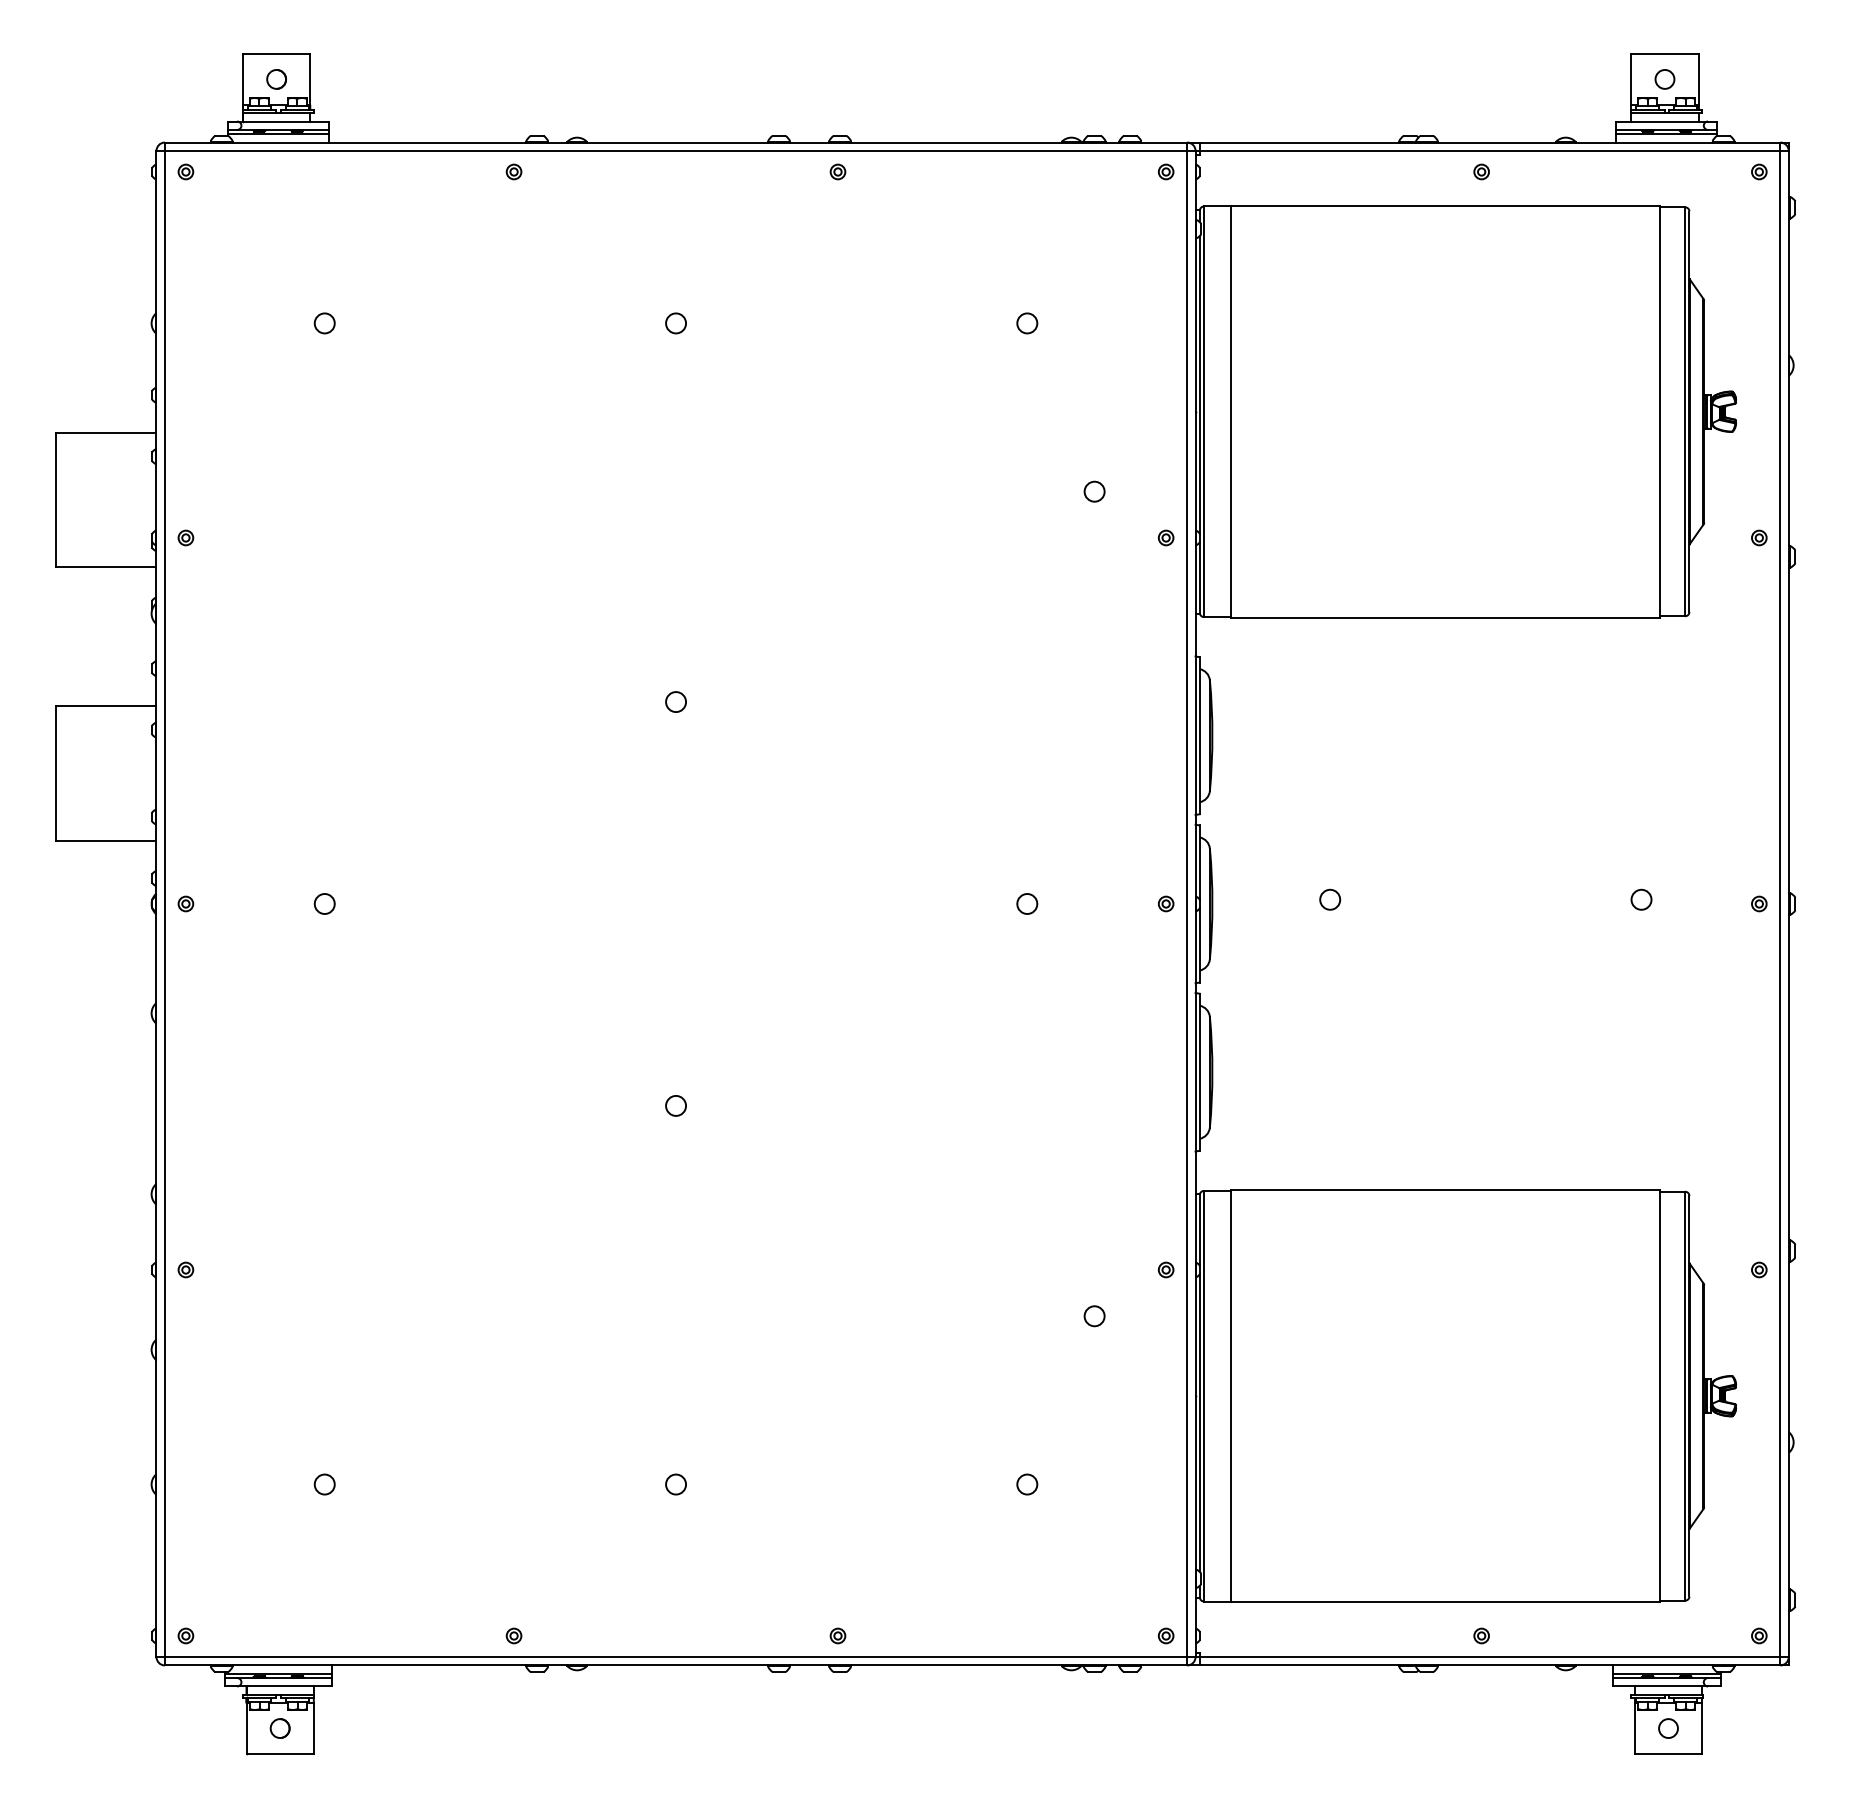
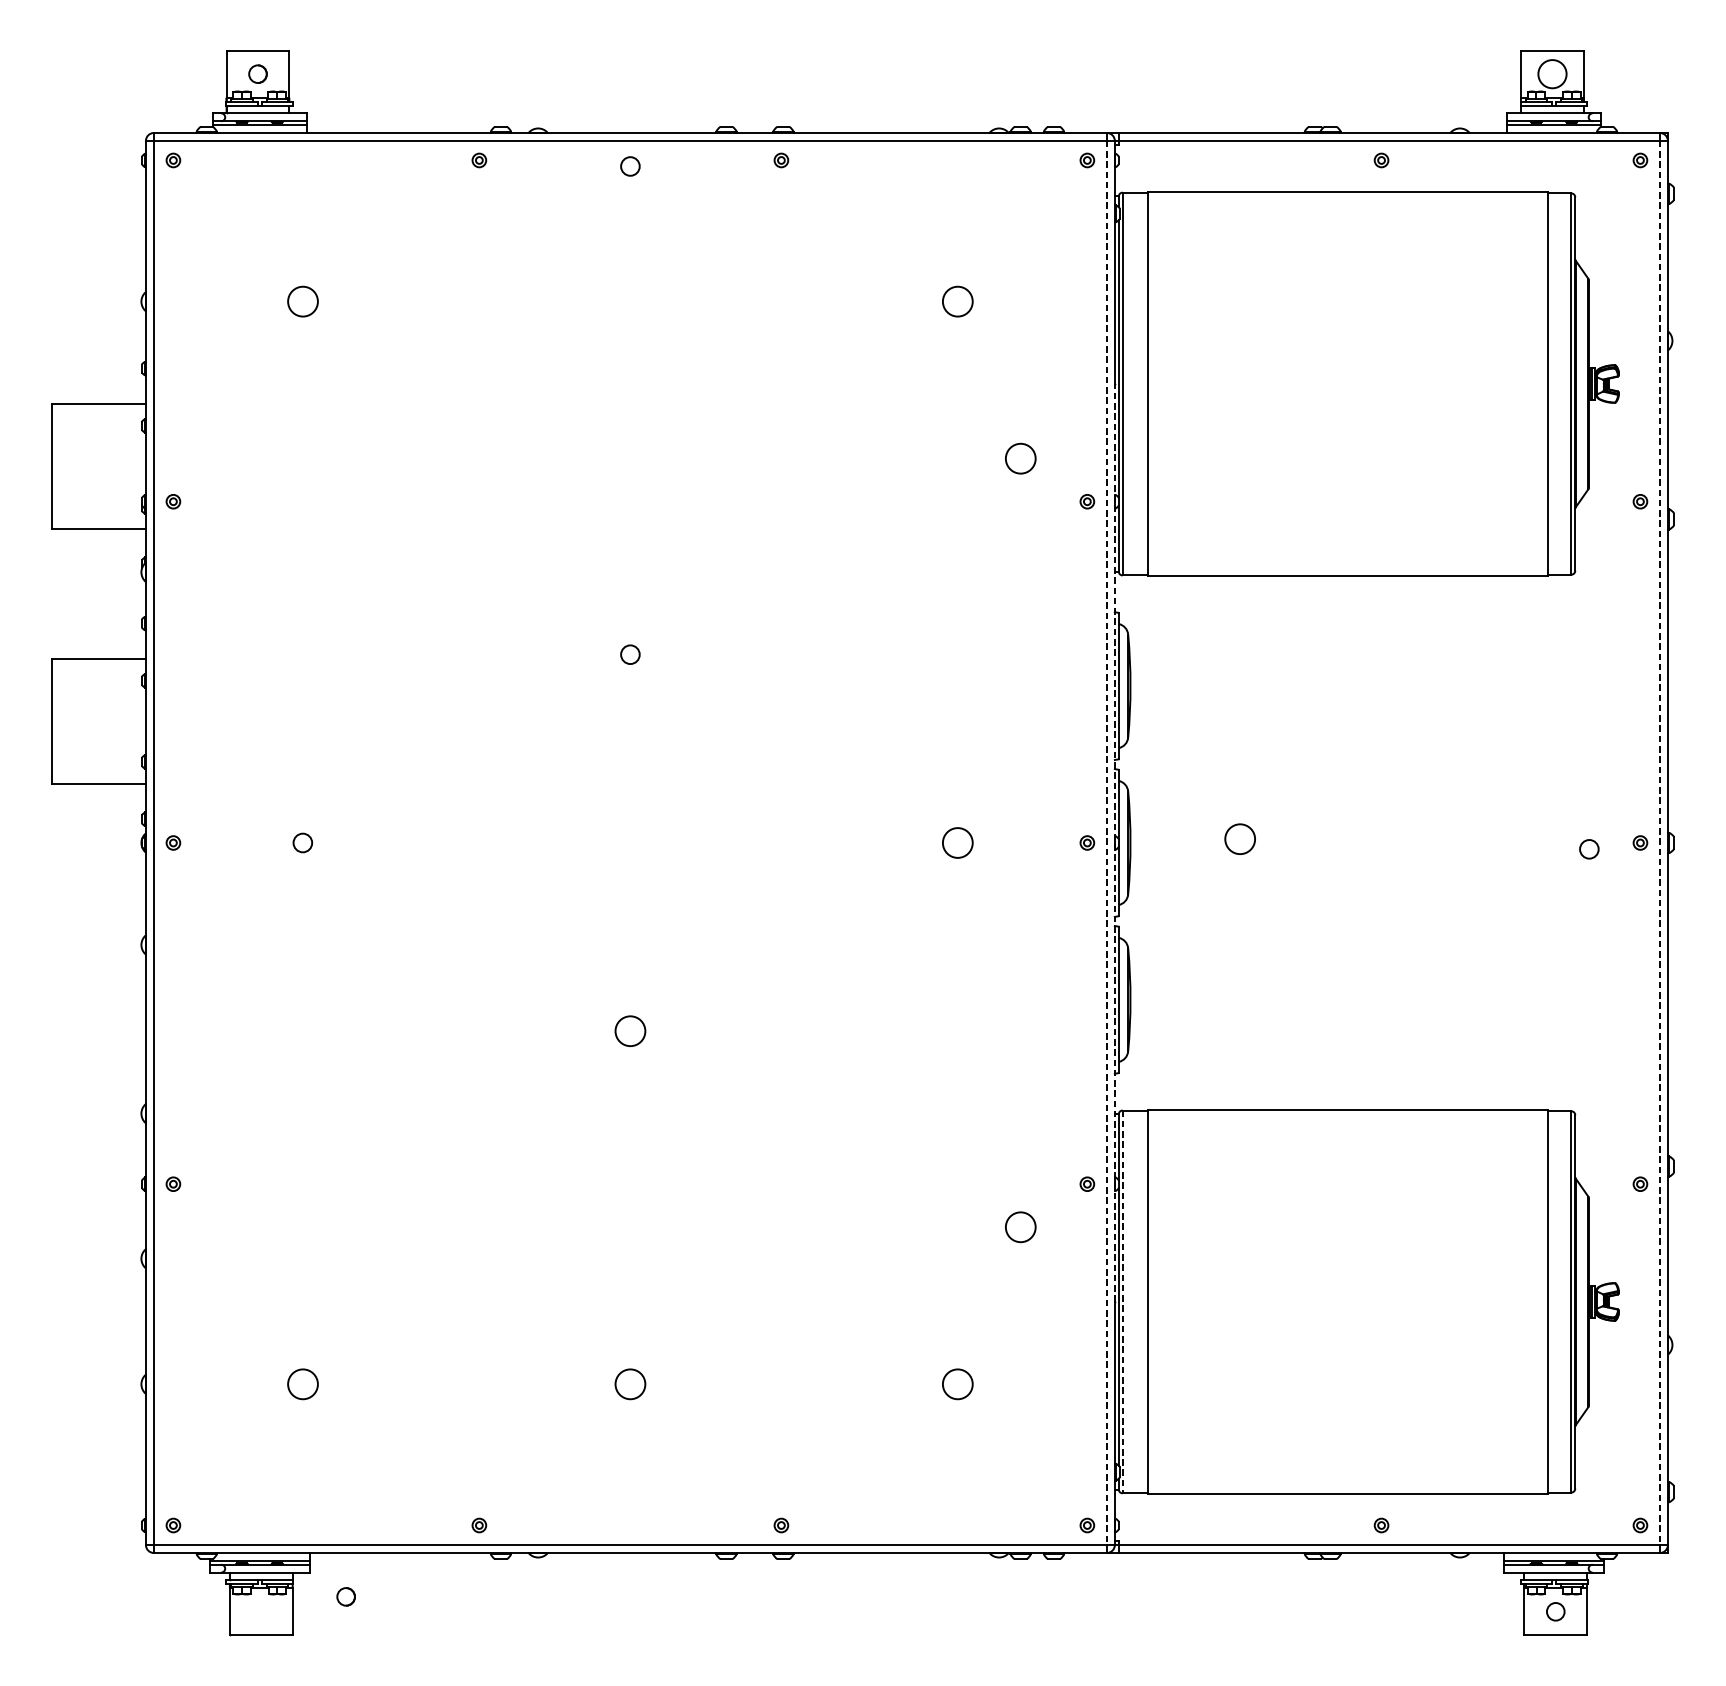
circle: (1664, 78) -> (1552, 73), size x1.6
circle: (324, 323) -> (302, 301), size x1.6
circle: (675, 323) -> (629, 166), moved
circle: (1027, 323) -> (958, 301), size x1.6
circle: (1094, 491) -> (1020, 458), size x1.6
circle: (1330, 899) -> (1240, 838), size x1.6
circle: (1641, 899) -> (1589, 849), moved
circle: (1027, 903) -> (958, 842), size x1.6
line: (1195, 903) -> (1114, 842), solid -> dashed
line: (1187, 904) -> (1107, 843), solid -> dashed
line: (1780, 904) -> (1660, 843), solid -> dashed
circle: (675, 1105) -> (629, 1030), size x1.6
circle: (1094, 1316) -> (1020, 1227), size x1.6
line: (1204, 1396) -> (1123, 1302), solid -> dashed
circle: (324, 1484) -> (302, 1384), size x1.6
circle: (675, 1484) -> (629, 1384), size x1.6
circle: (1027, 1484) -> (958, 1384), size x1.6
part: (279, 1728) -> (345, 1596), moved

